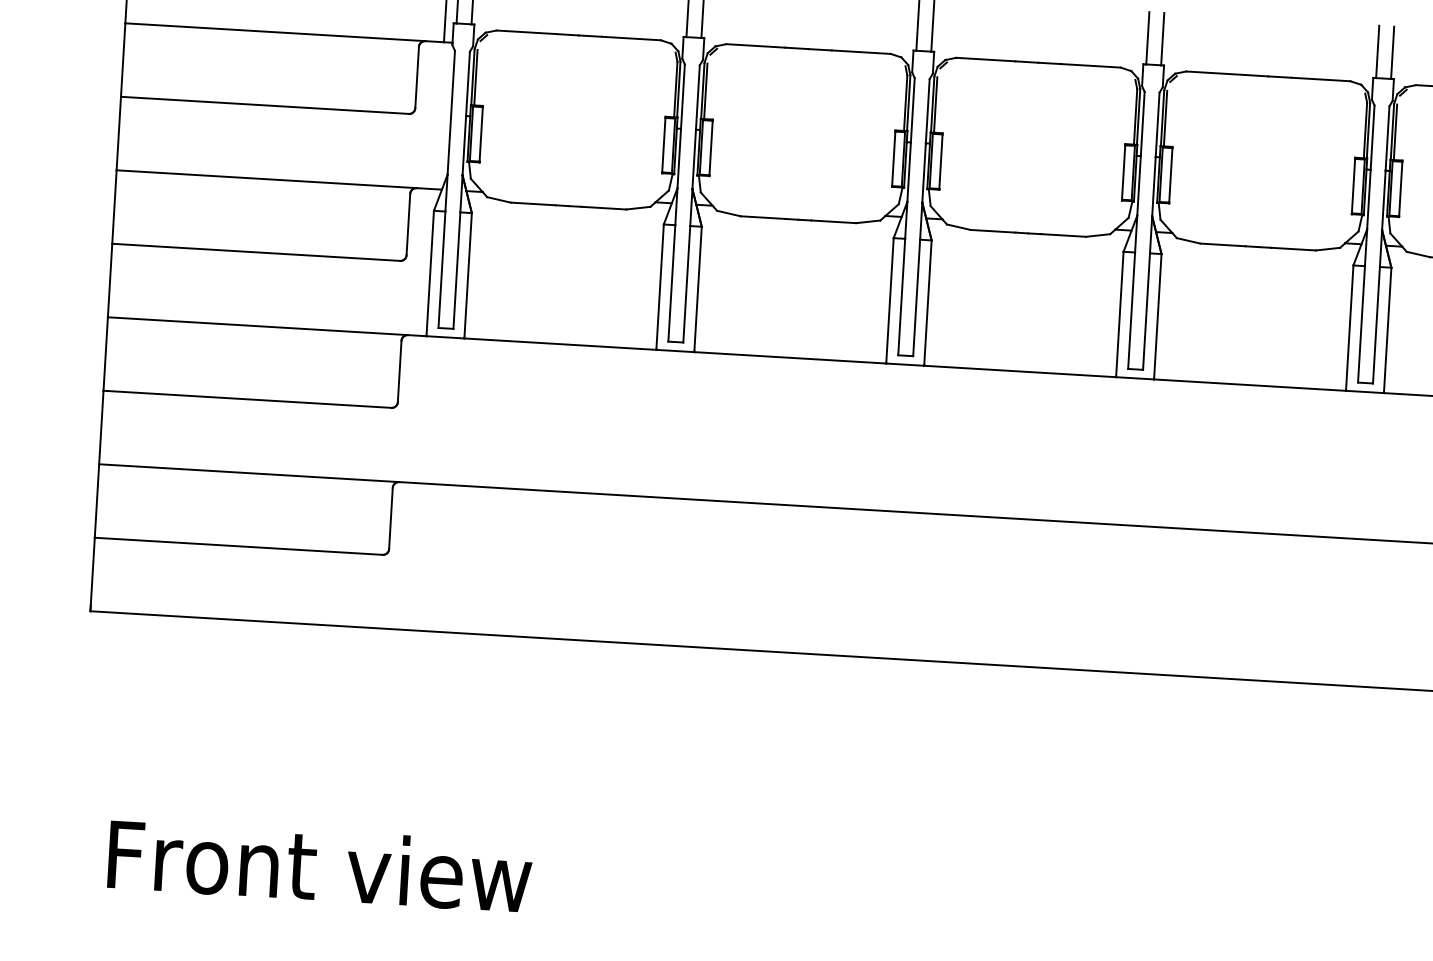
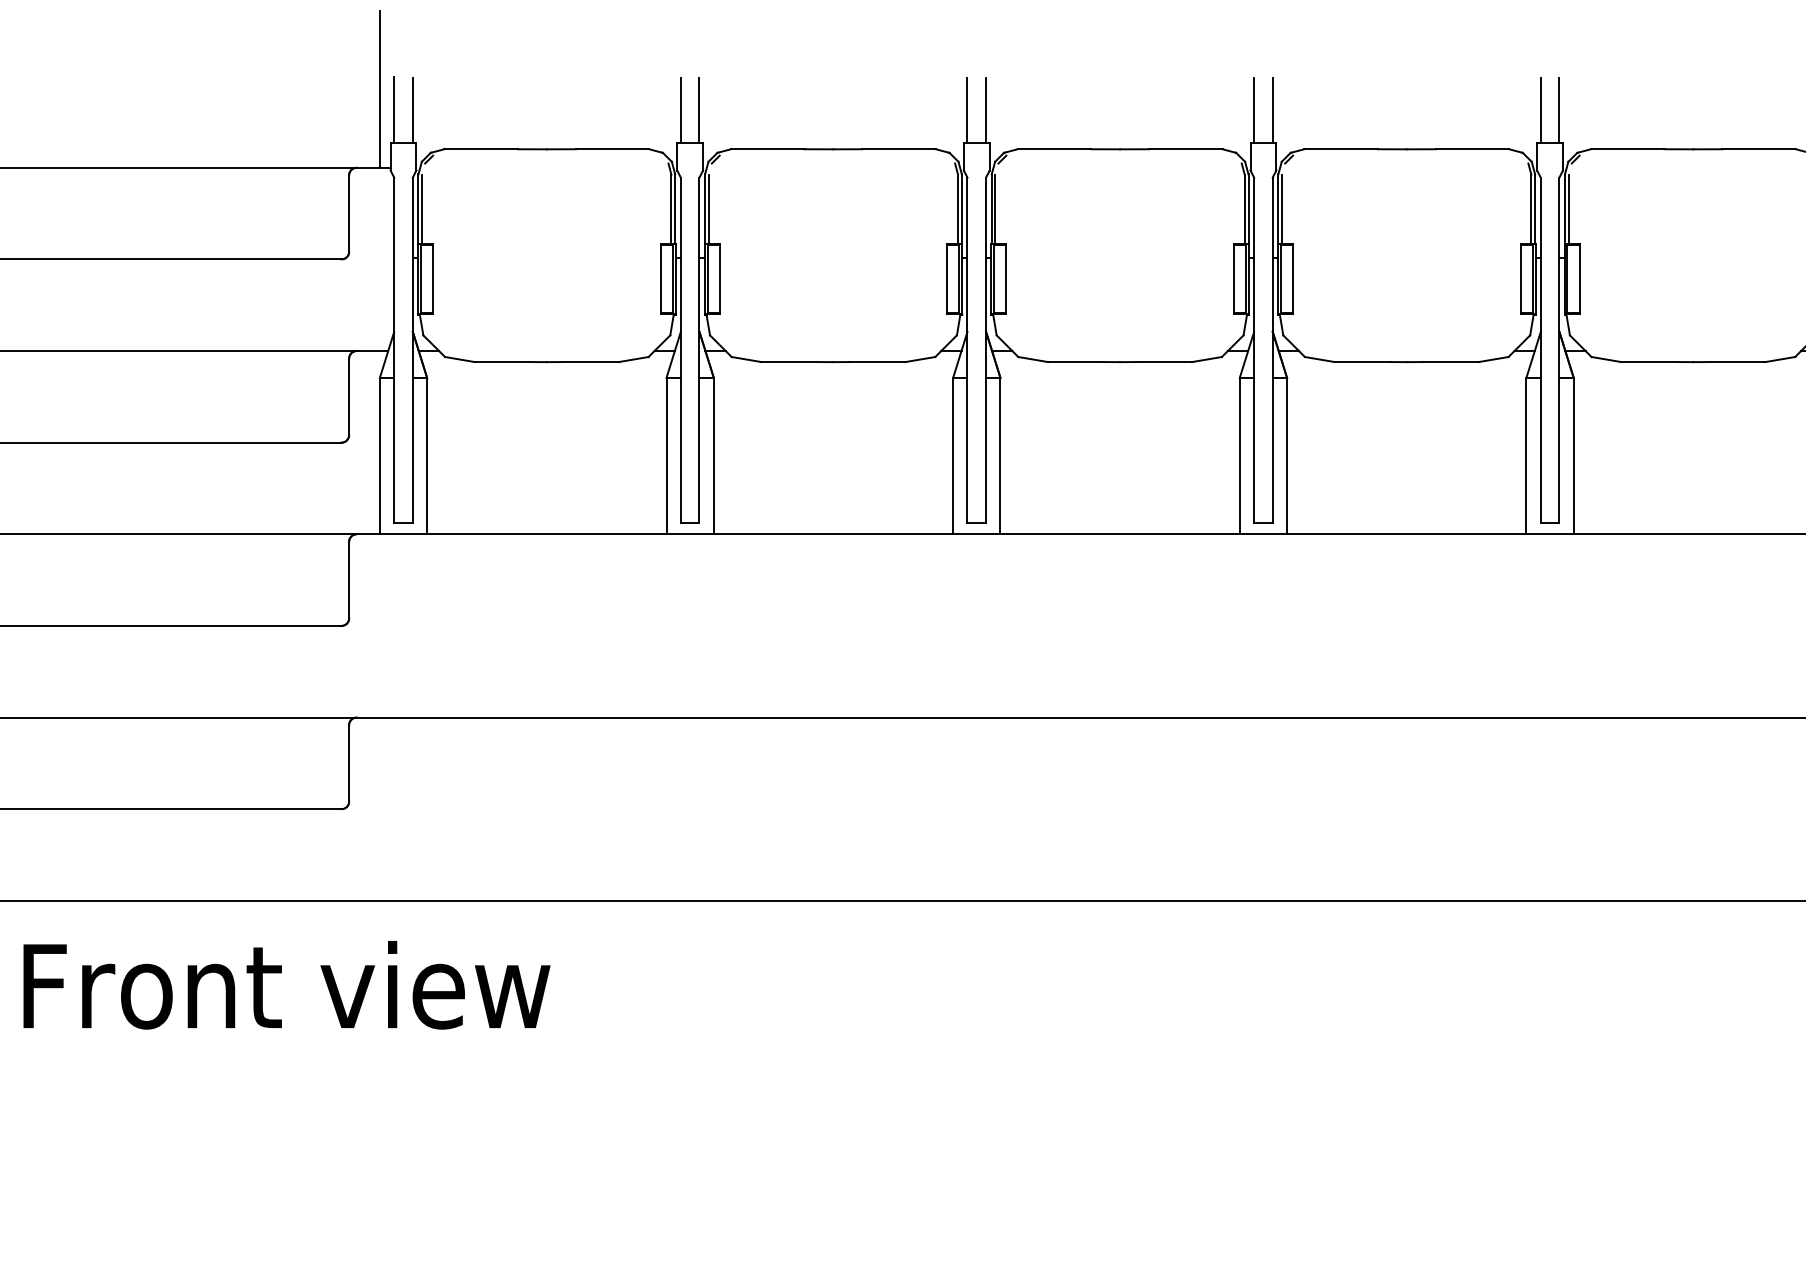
text: (319, 866) -> (286, 985), moved

